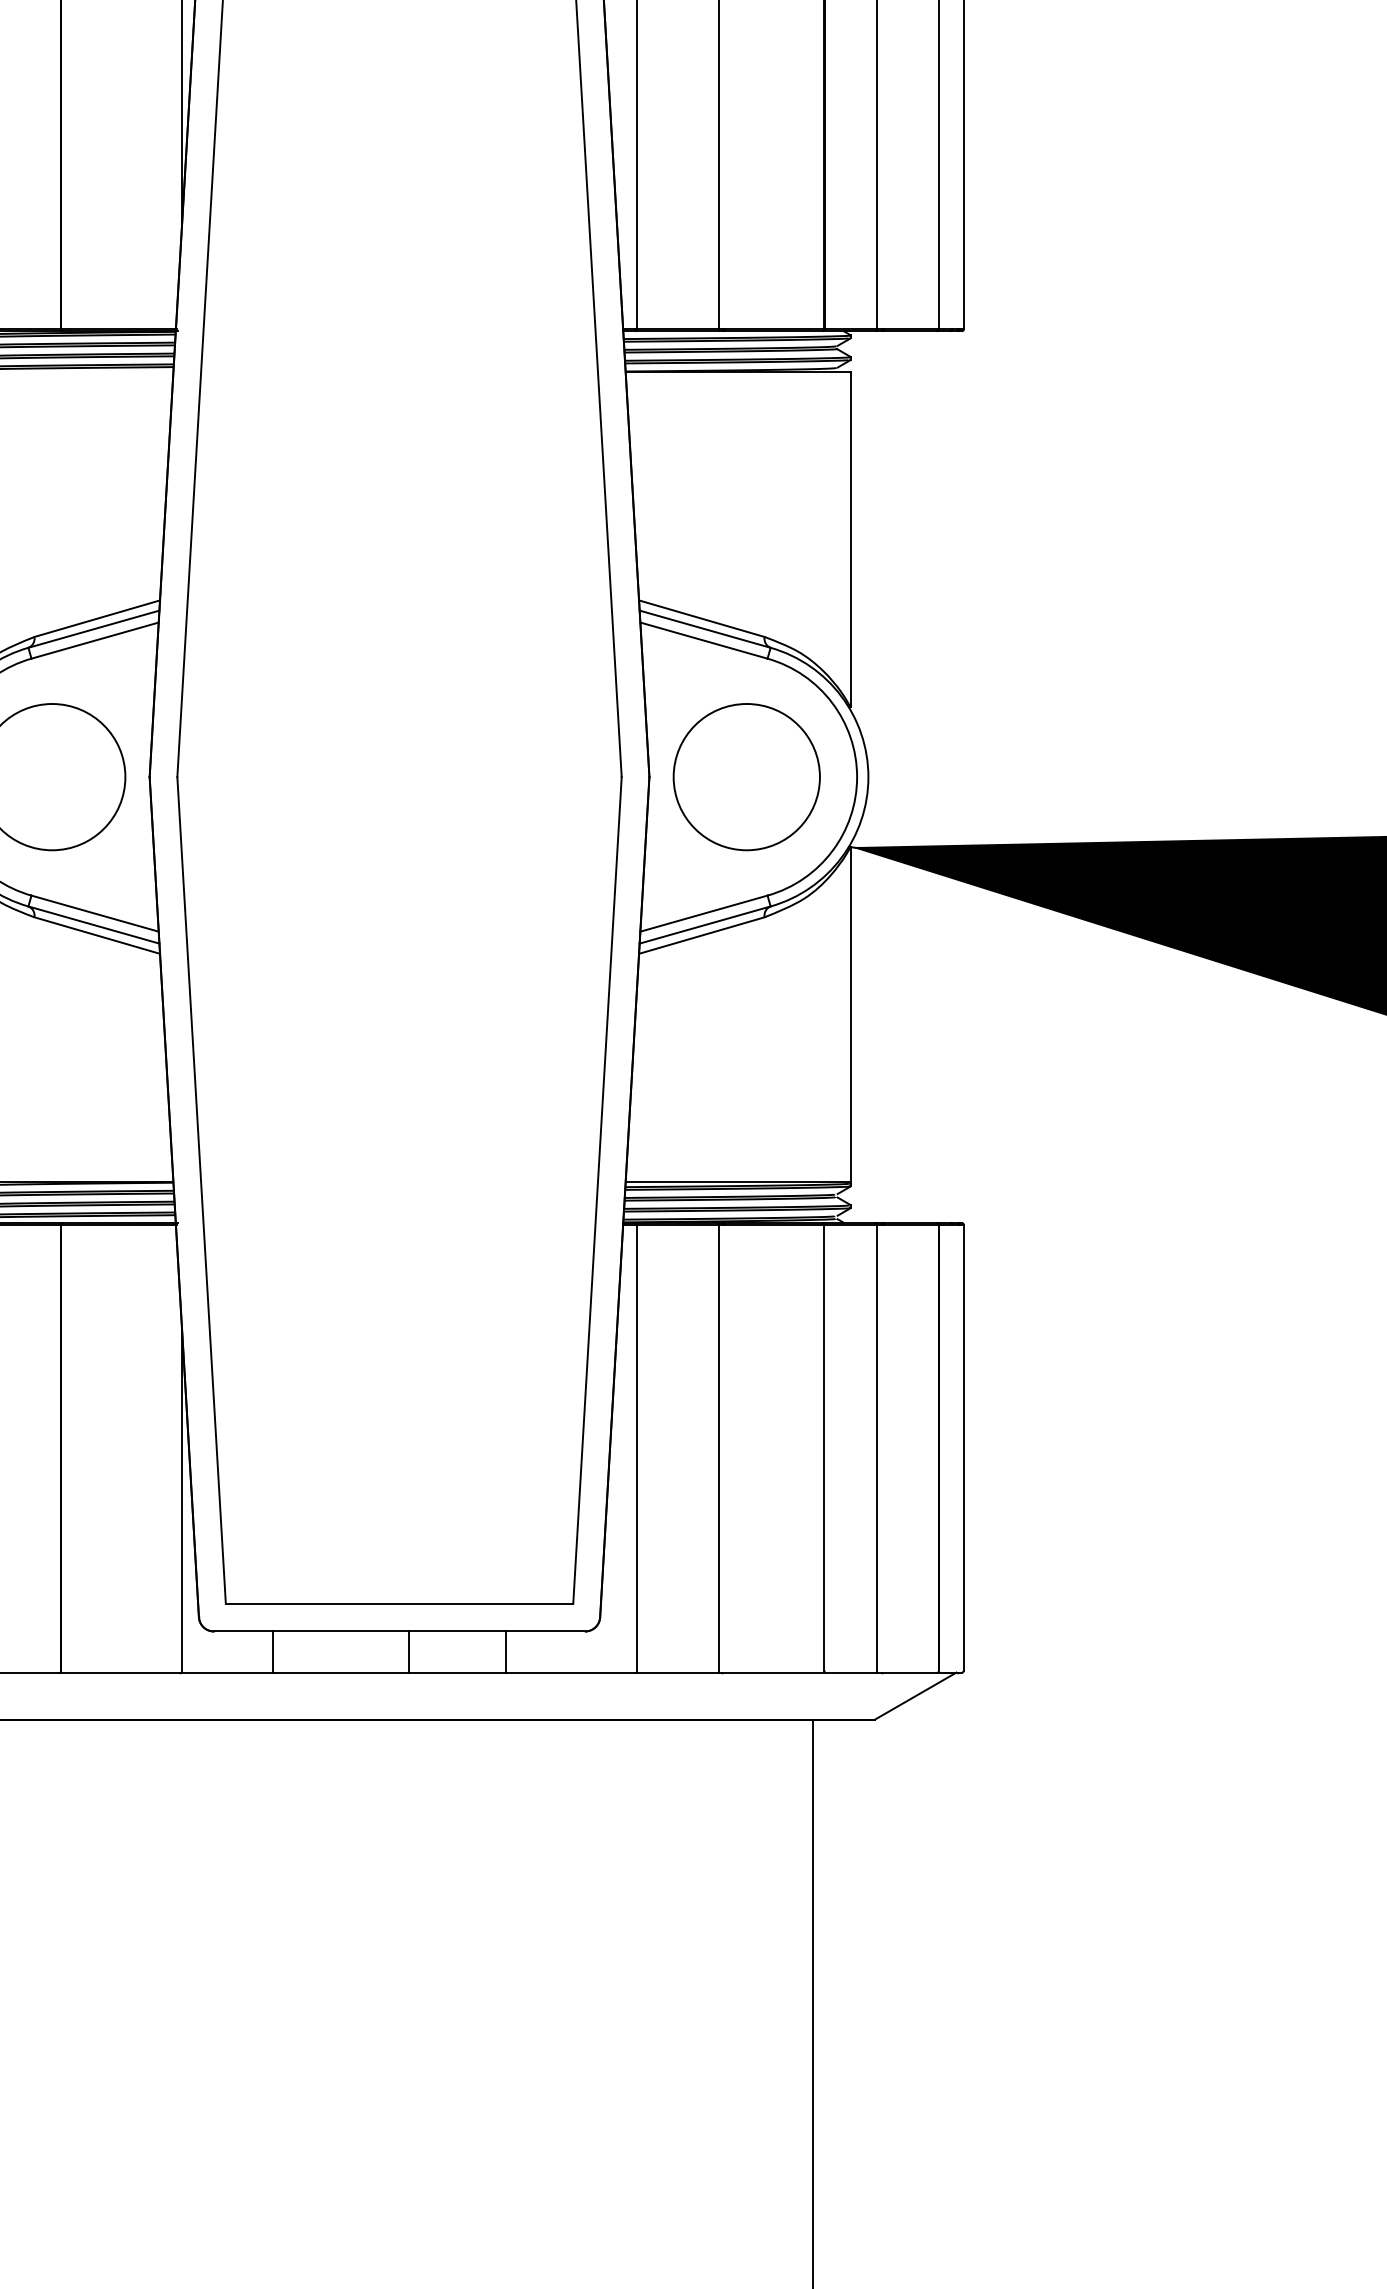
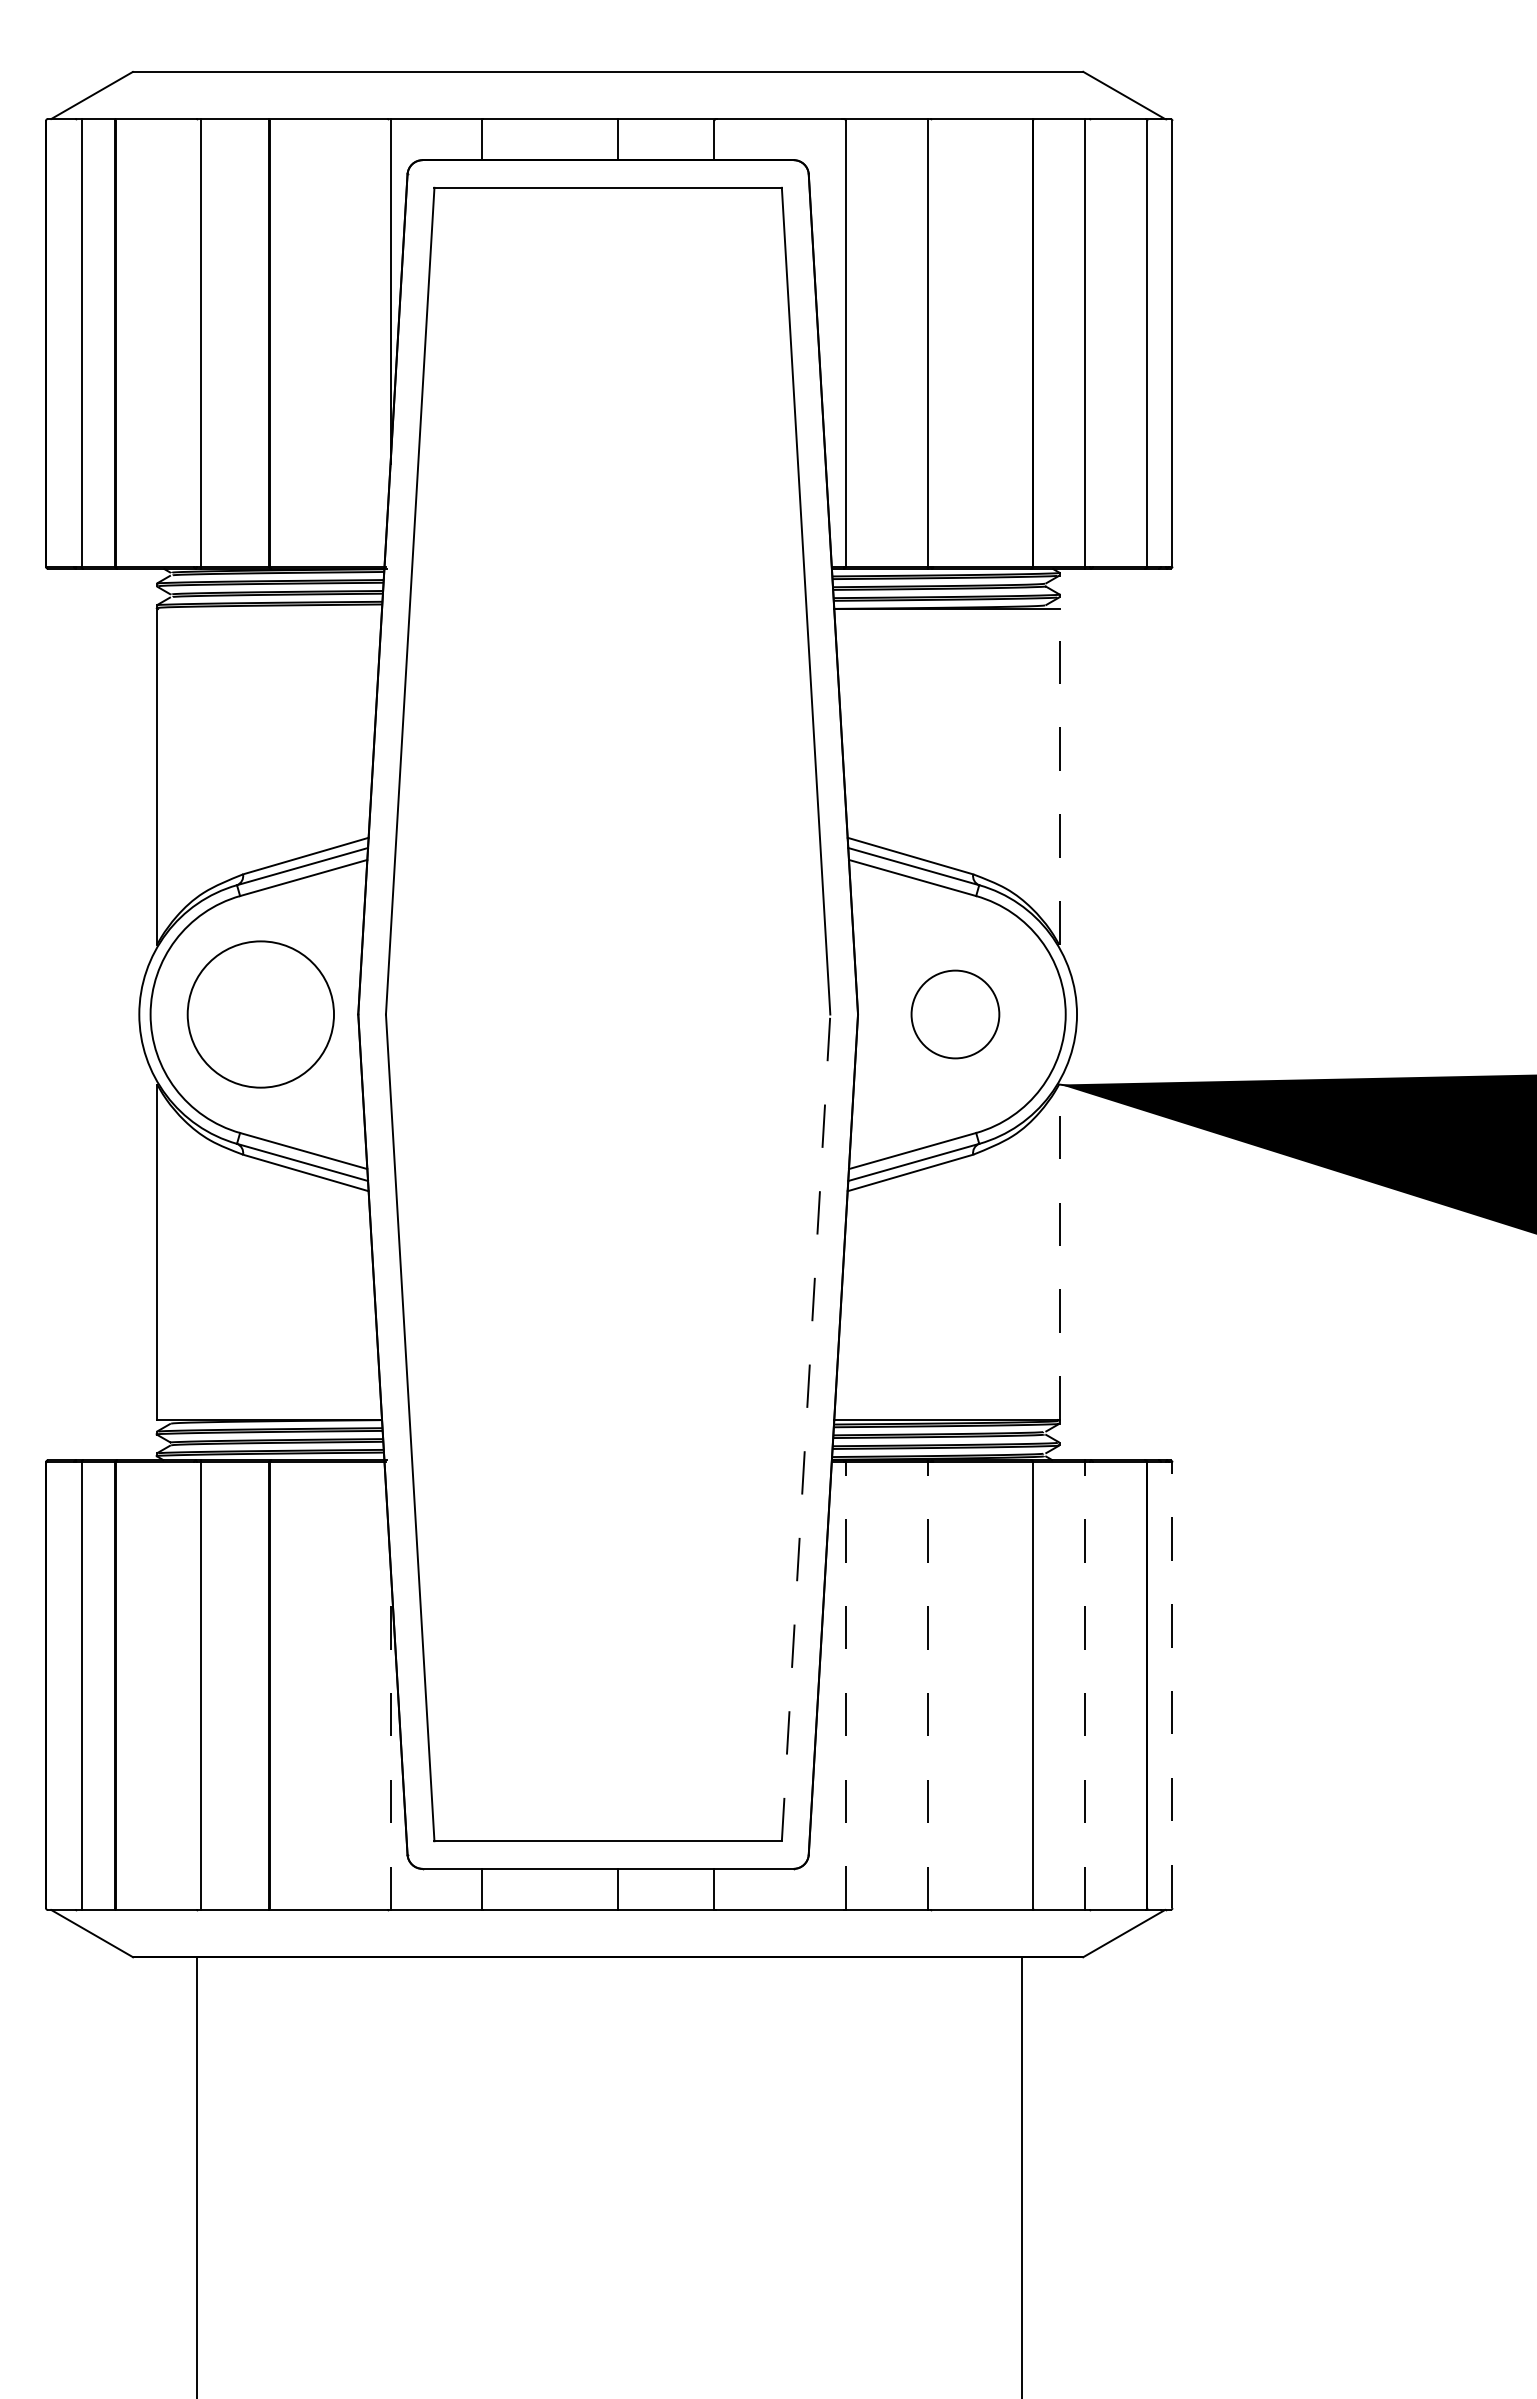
line: (850, 540) -> (1059, 777), solid -> dashed
circle: (746, 777) -> (955, 1014), size x0.6
line: (850, 1014) -> (1059, 1251), solid -> dashed
line: (597, 1190) -> (806, 1427), solid -> dashed
line: (963, 1448) -> (1172, 1685), solid -> dashed
line: (637, 1449) -> (846, 1686), solid -> dashed
line: (718, 1449) -> (927, 1686), solid -> dashed
line: (876, 1449) -> (1085, 1686), solid -> dashed
line: (181, 1500) -> (390, 1737), solid -> dashed

